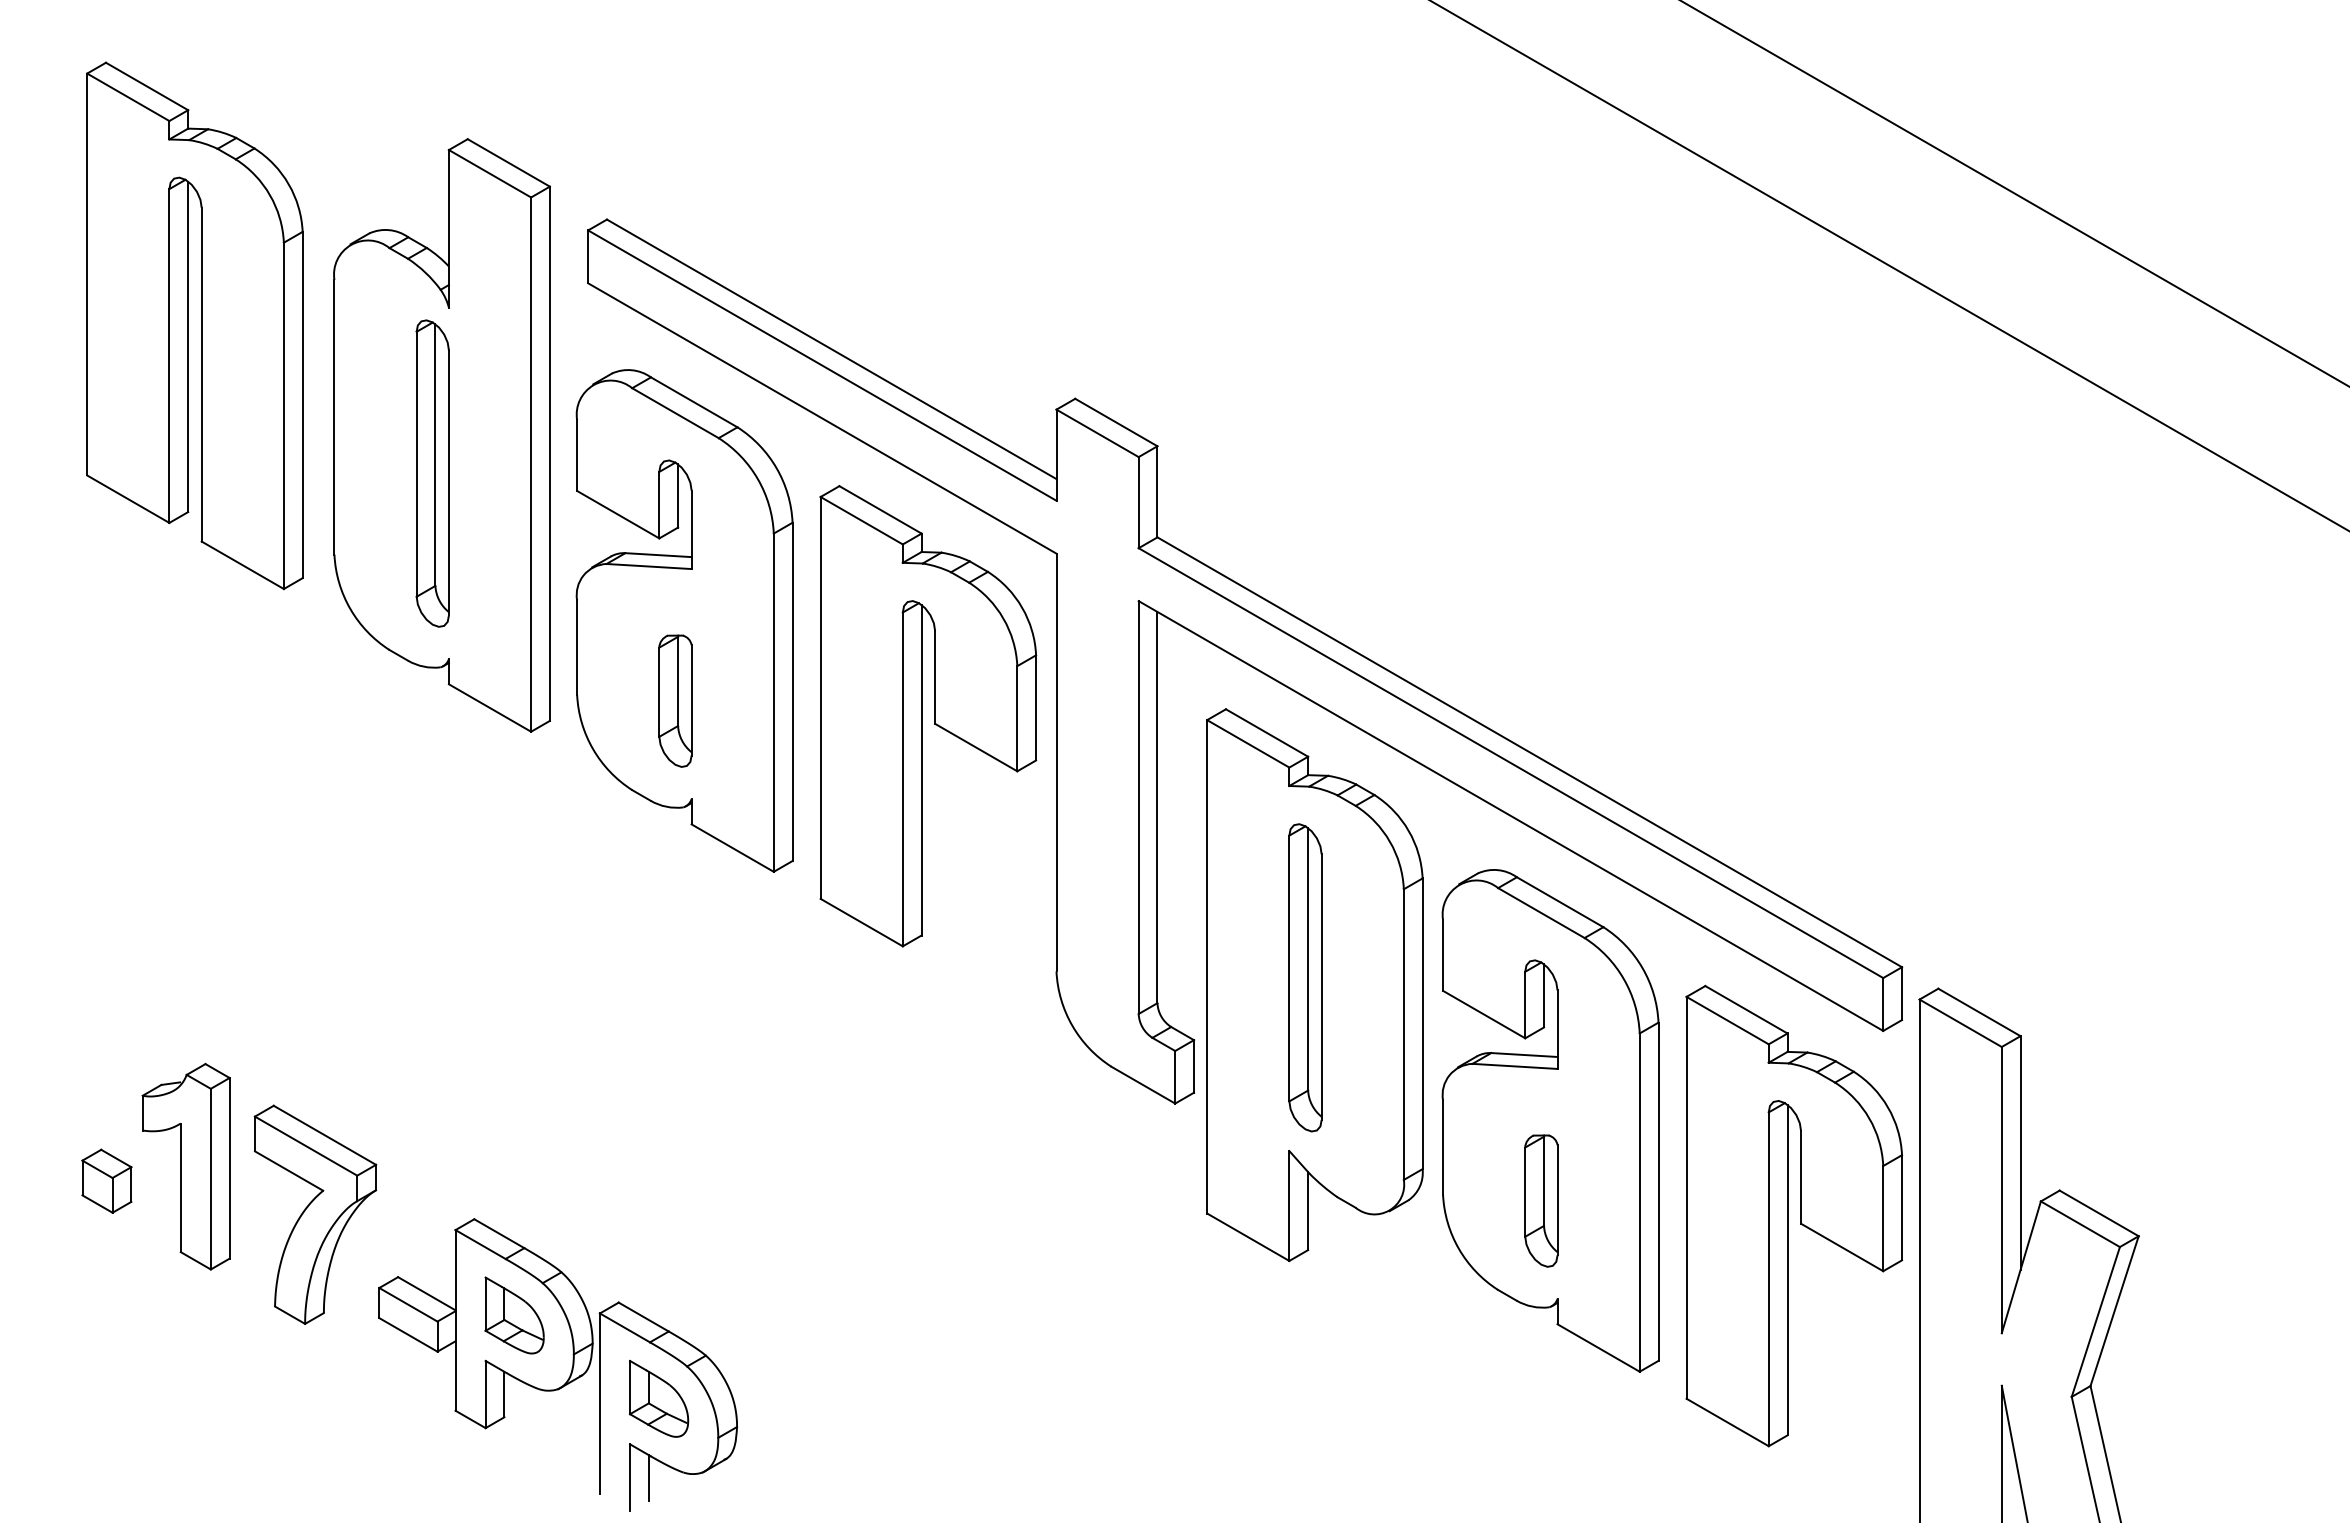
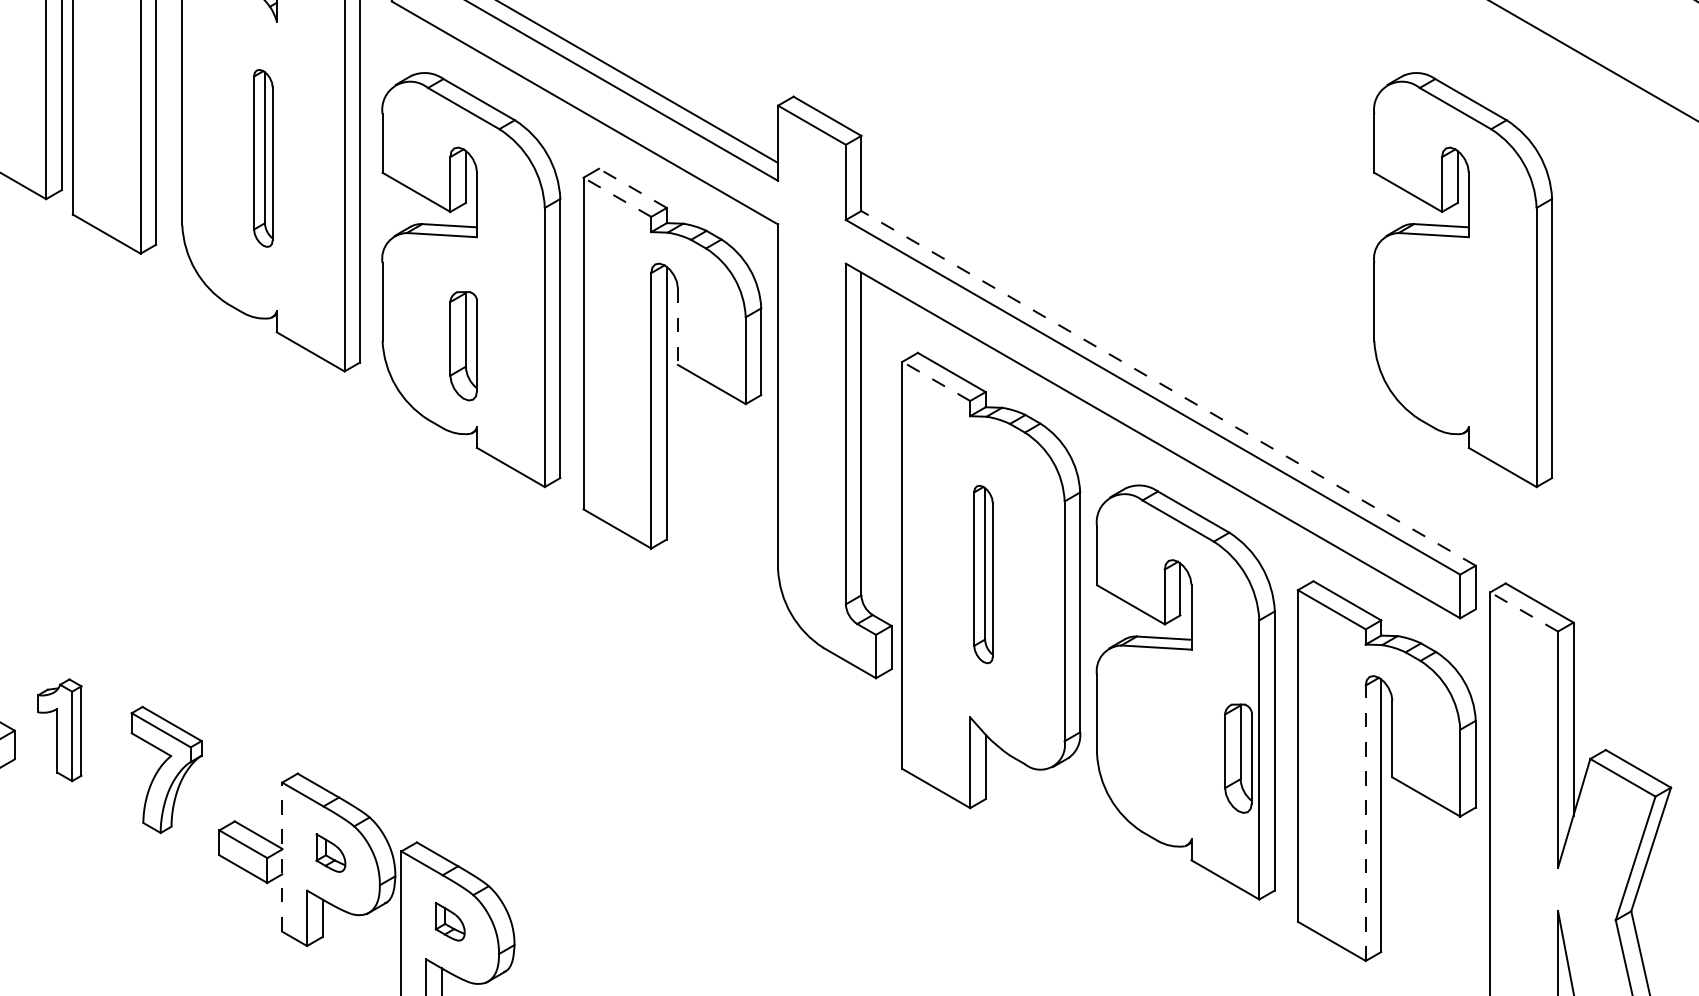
part: (432, 473) -> (263, 158), size x0.7
line: (880, 509) -> (632, 188), solid -> dashed
line: (861, 520) -> (617, 197), solid -> dashed
part: (1886, 620) -> (1462, 279), added
line: (935, 678) -> (678, 327), solid -> dashed
line: (1247, 743) -> (935, 381), solid -> dashed
line: (1529, 752) -> (1168, 388), solid -> dashed
part: (1305, 977) -> (983, 574), size x0.7
line: (1960, 1023) -> (1523, 612), solid -> dashed
part: (185, 1166) -> (59, 730), size x0.6
part: (1541, 1200) -> (1238, 758), moved
part: (315, 1214) -> (166, 769), size x0.7
line: (1768, 1279) -> (1365, 823), solid -> dashed
part: (514, 1315) -> (330, 853), size x0.6
line: (455, 1319) -> (282, 856), solid -> dashed
part: (659, 1398) -> (450, 921), size x0.6

